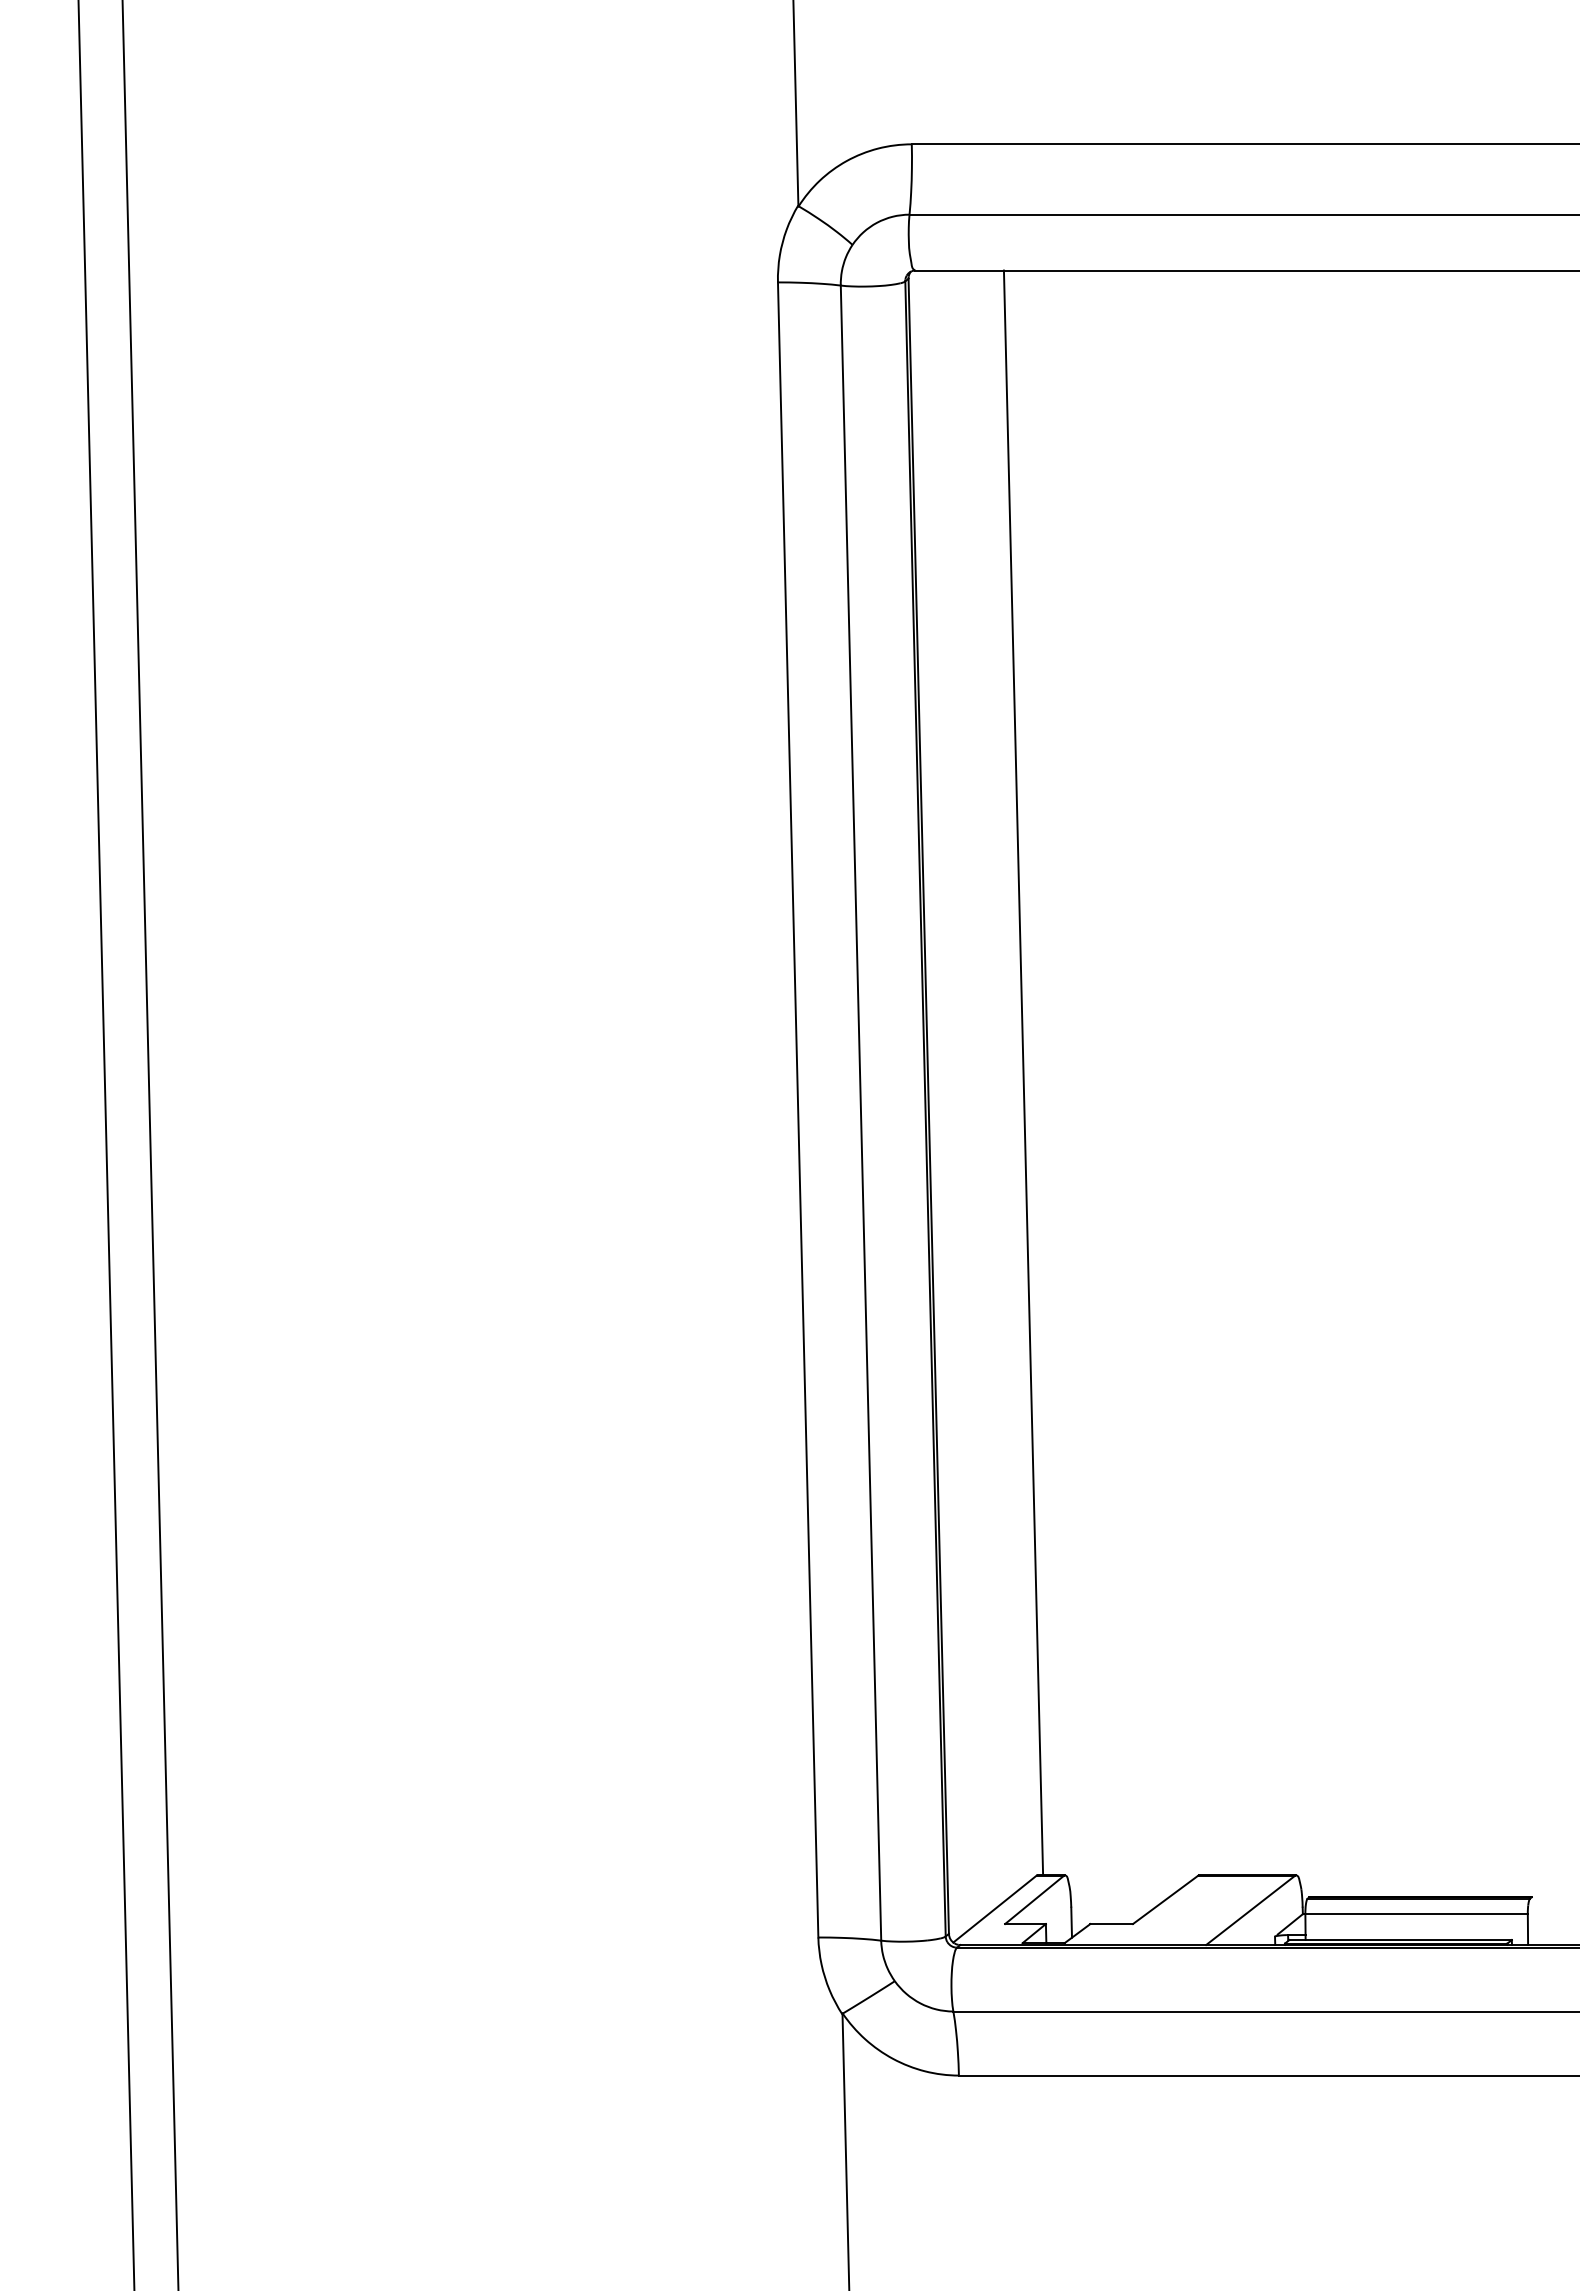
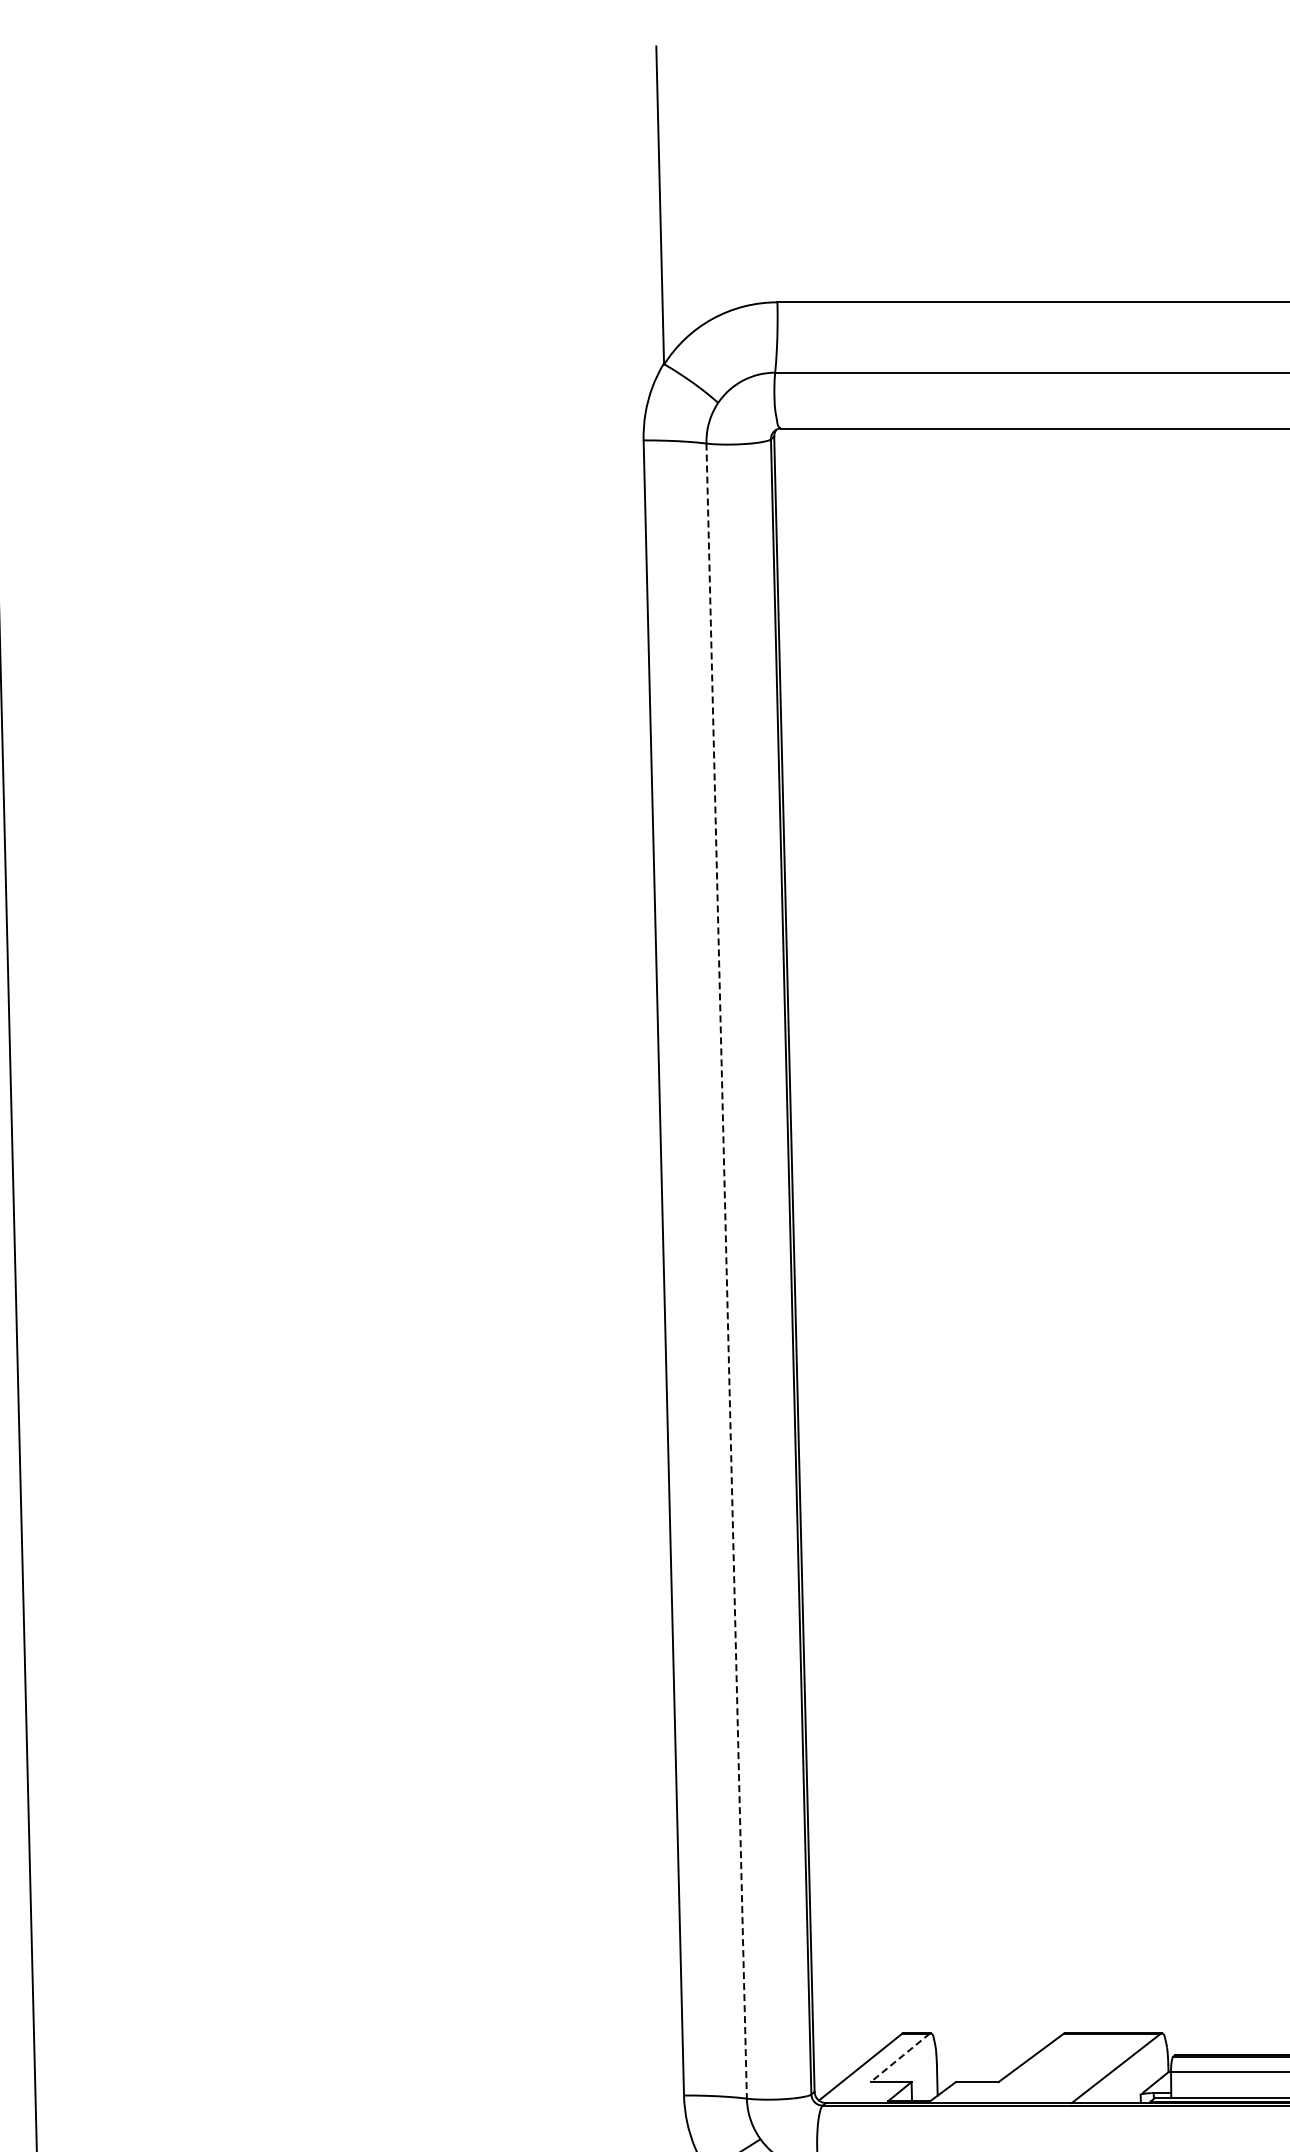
line: (1023, 1072) -> (889, 1230), removed
line: (861, 1113) -> (727, 1271), solid -> dashed
line: (1034, 1900) -> (900, 2058), solid -> dashed

